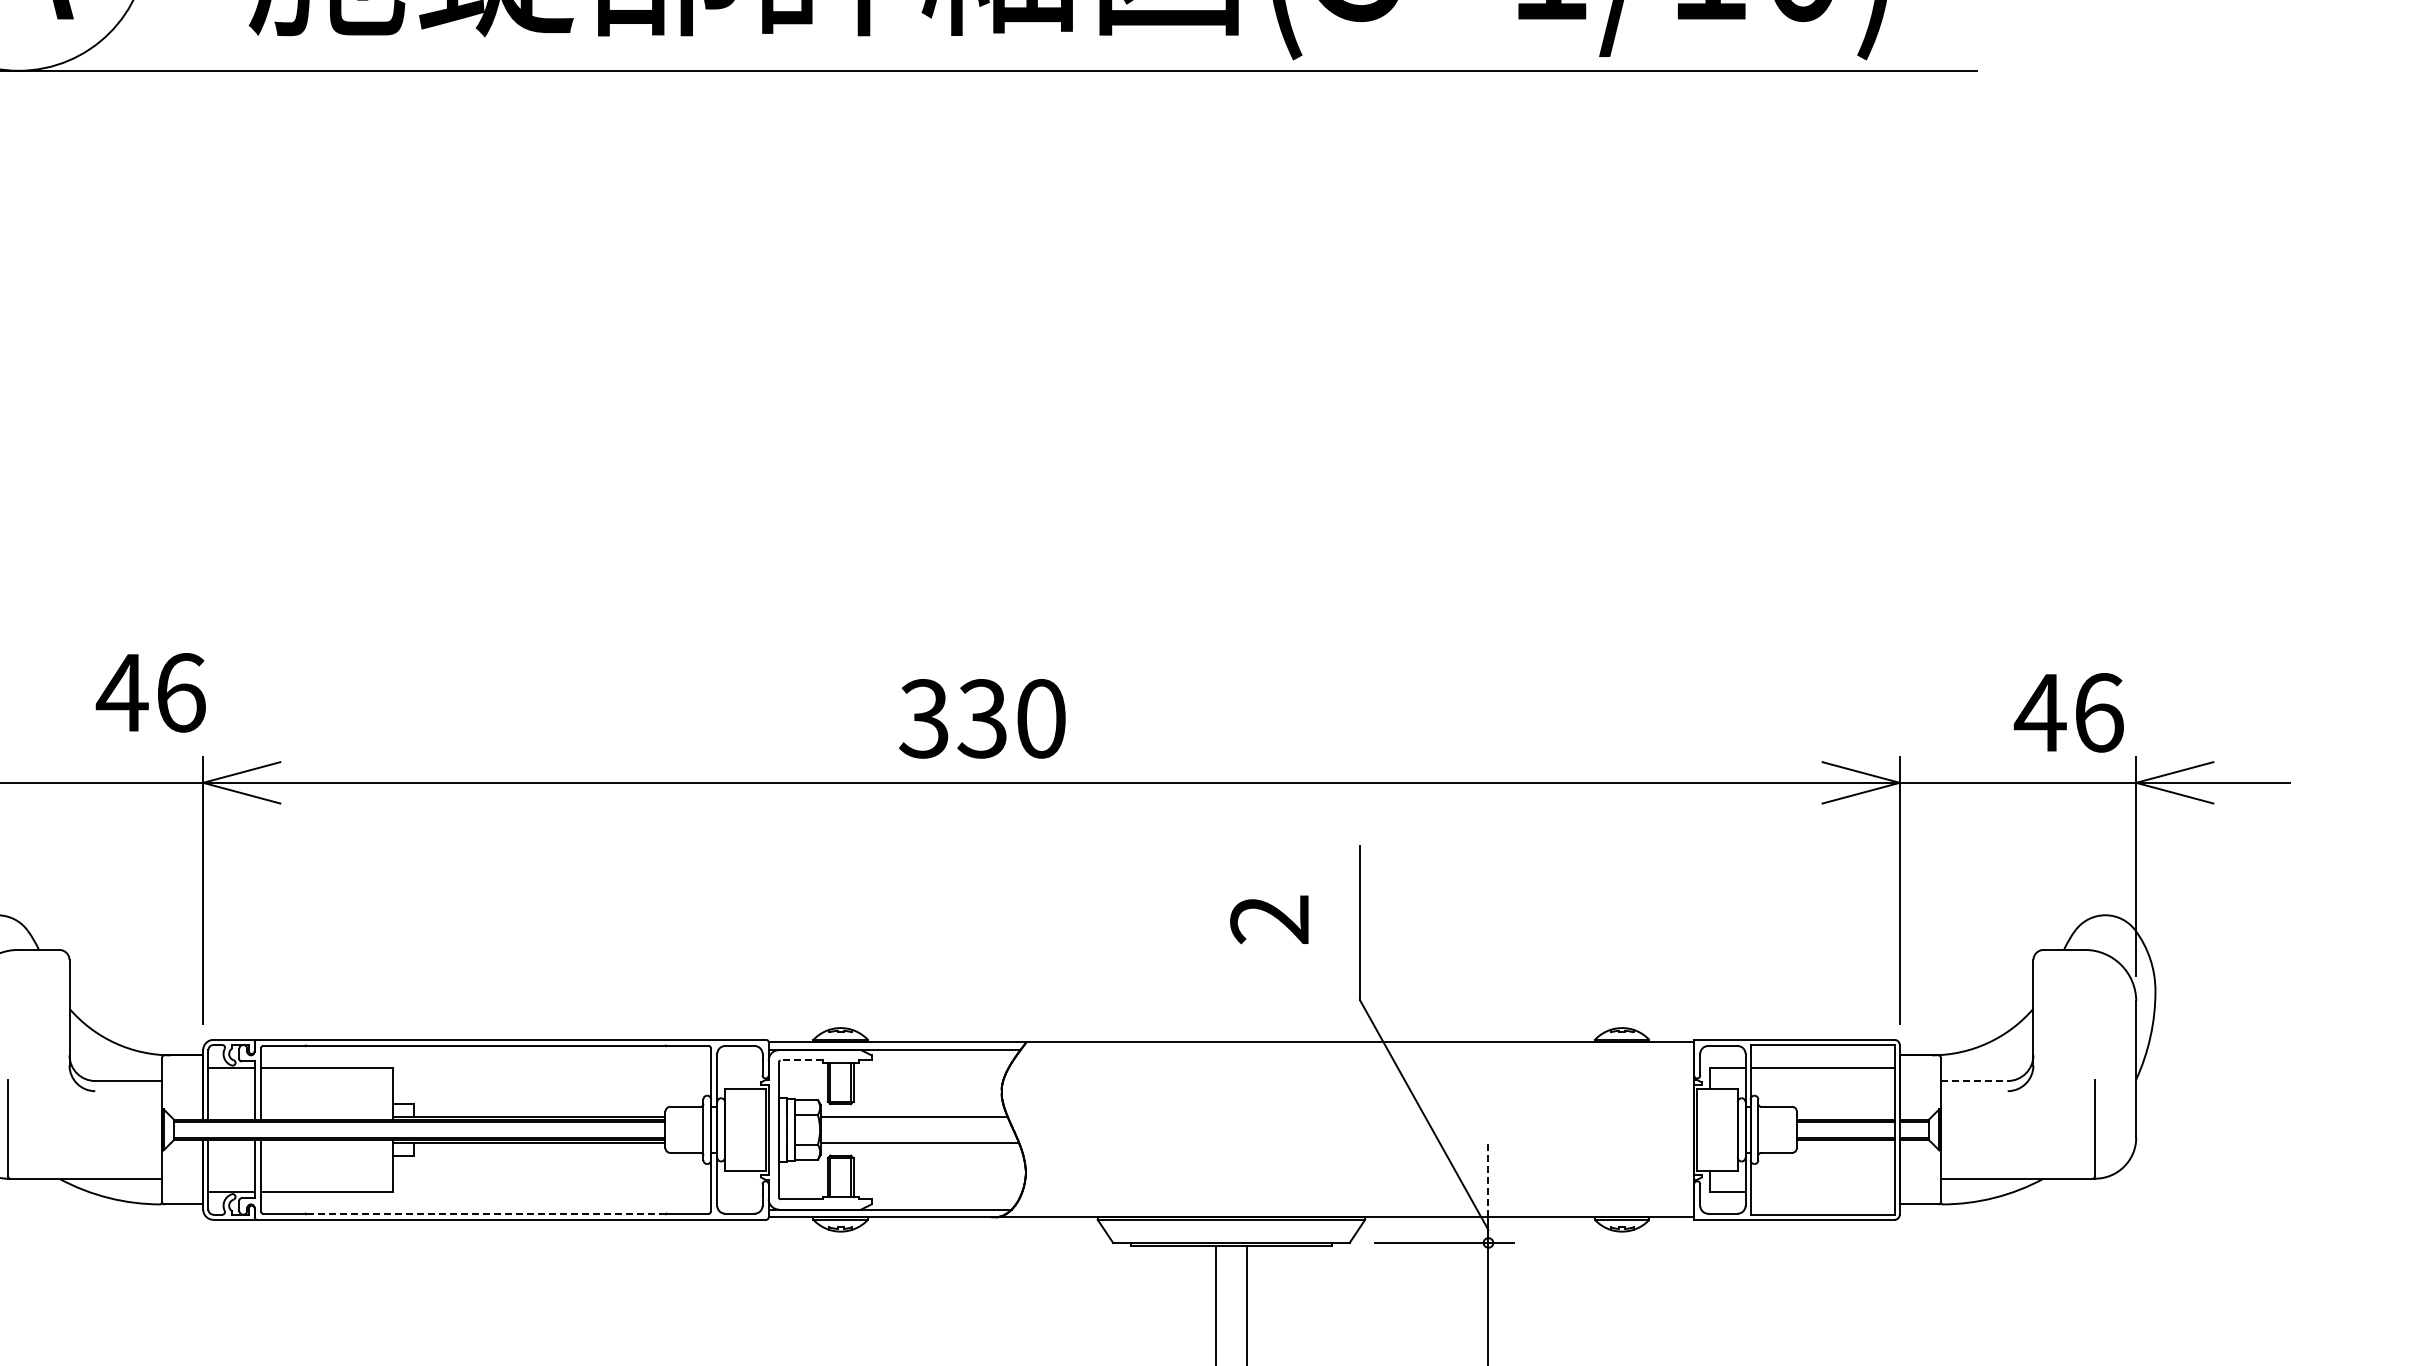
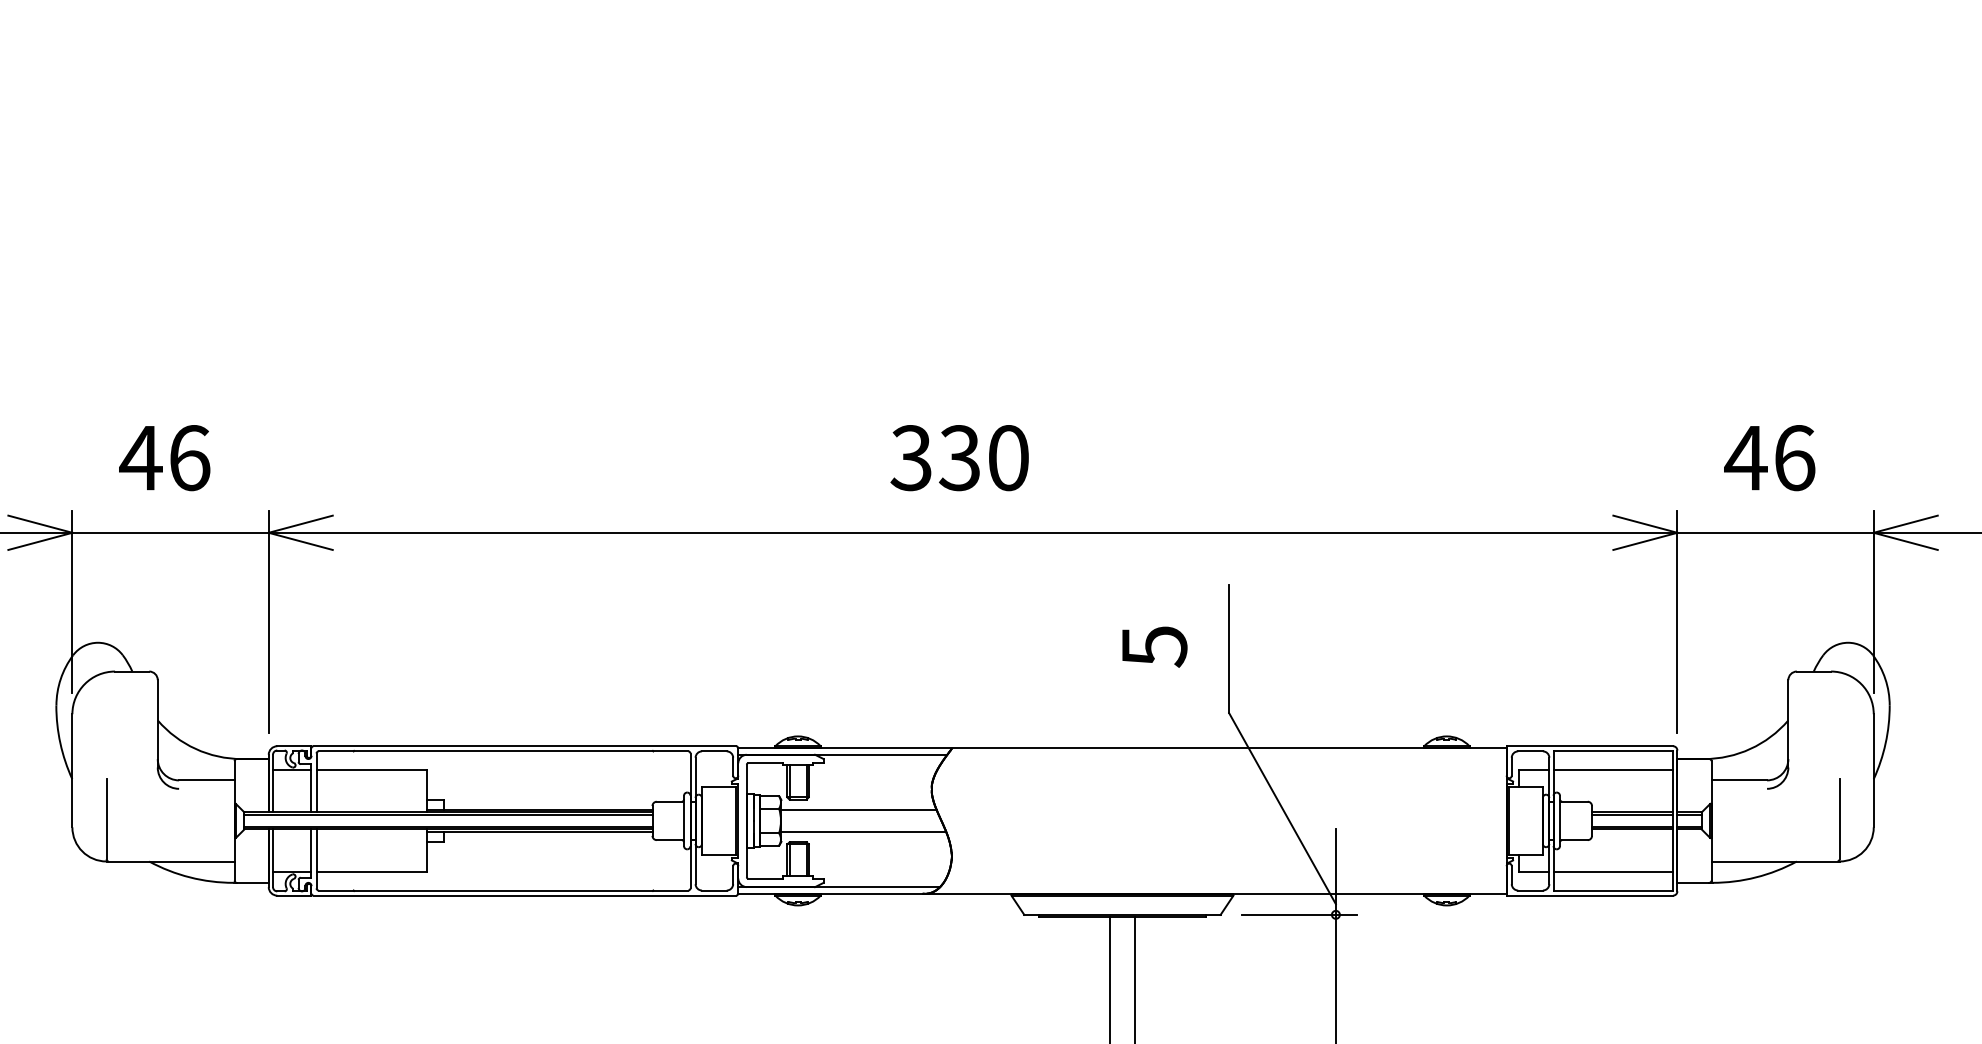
text: (150, 692) -> (164, 457), moved
text: (2068, 712) -> (1769, 457), moved
text: (982, 718) -> (959, 457), moved
text: (1269, 920) -> (1154, 647), 2 -> 5
line: (801, 1060) -> (765, 763), dashed -> solid
line: (1974, 1081) -> (1739, 780), dashed -> solid
line: (1488, 1178) -> (1335, 861), dashed -> solid
line: (1822, 1191) -> (1613, 872), added
line: (485, 1214) -> (503, 891), dashed -> solid

